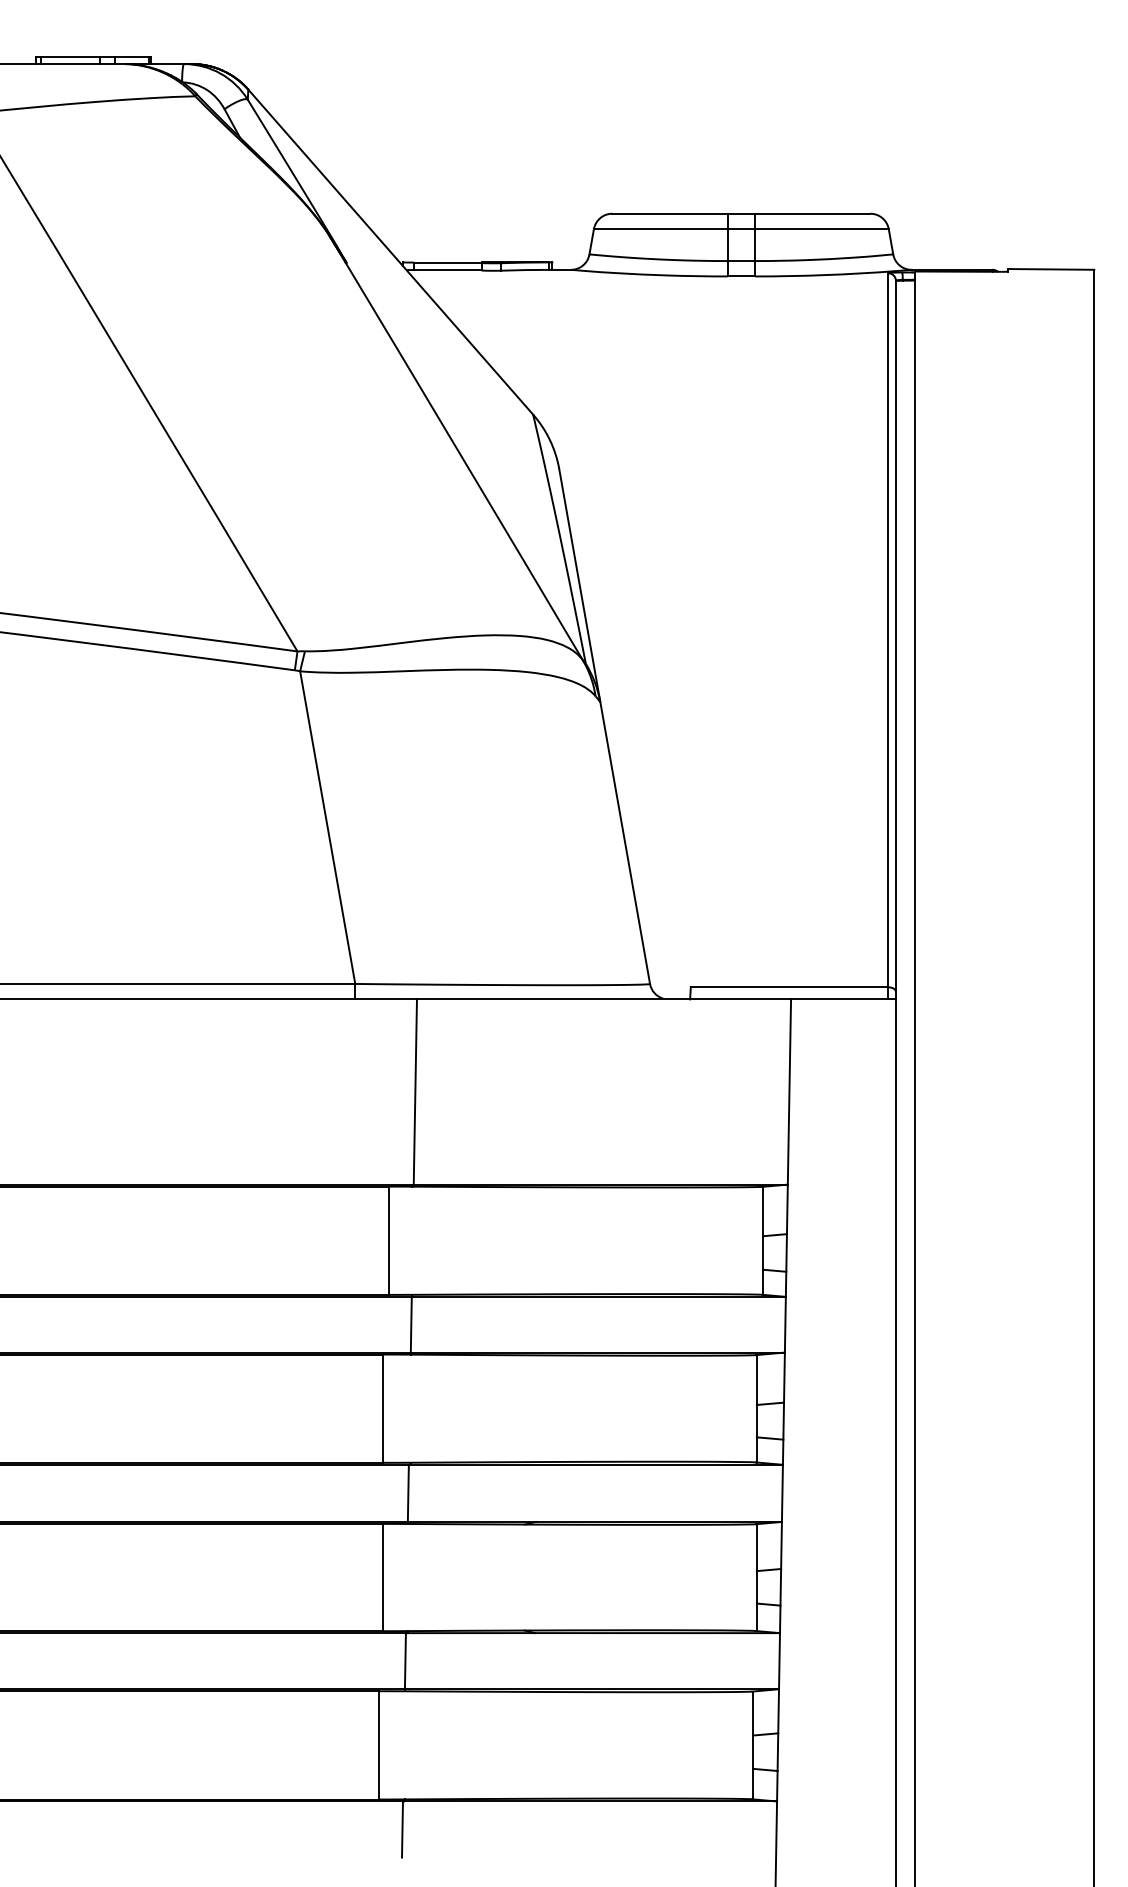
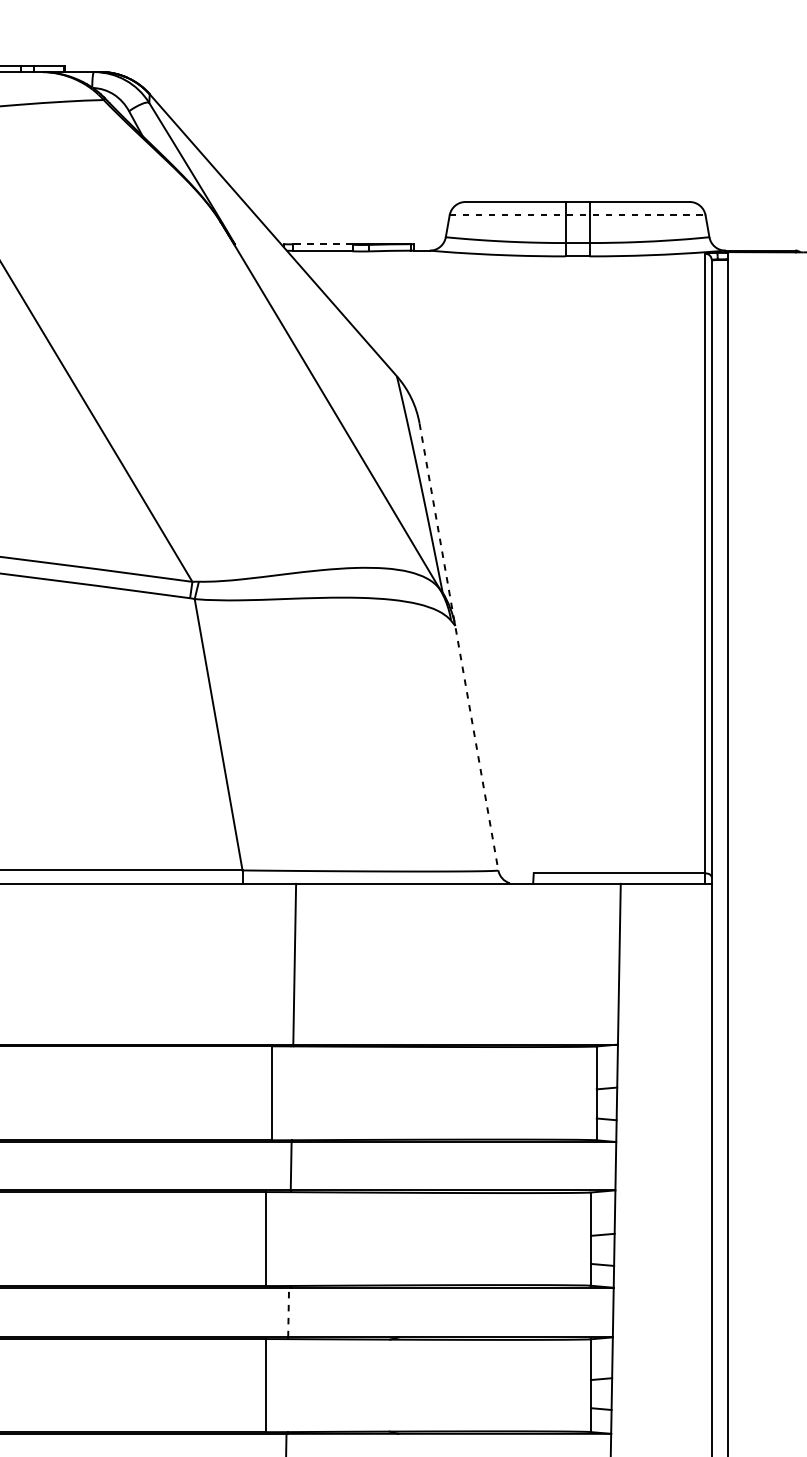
line: (741, 229) -> (577, 215), solid -> dashed
line: (447, 262) -> (322, 244), solid -> dashed
line: (604, 727) -> (458, 647), solid -> dashed
line: (408, 1493) -> (288, 1312), solid -> dashed

